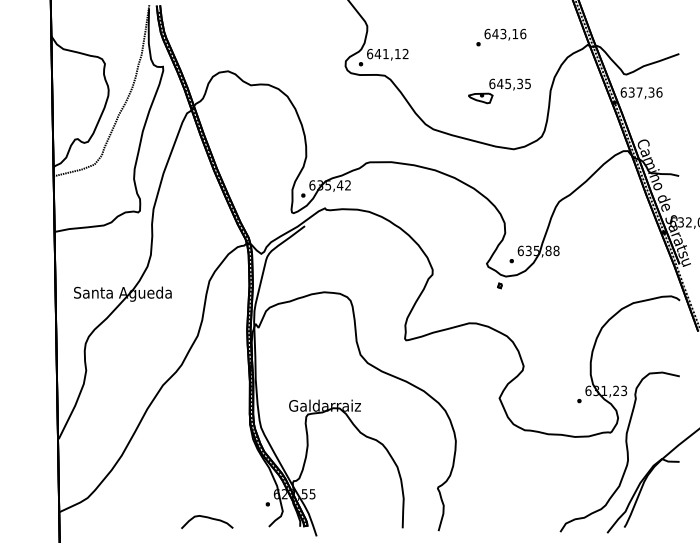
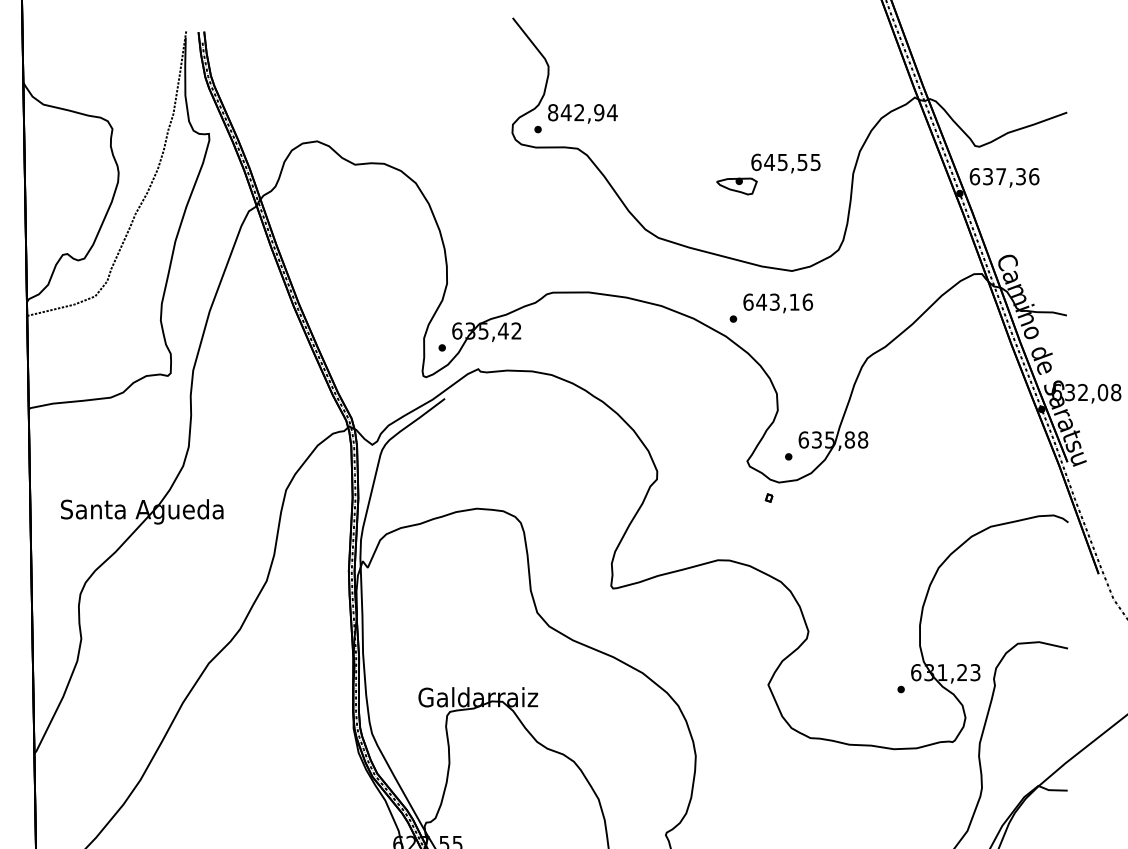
text: (501, 37) -> (771, 307), moved
text: (387, 53) -> (582, 111), 641,12 -> 842,94
text: (519, 82) -> (801, 159), 645,35 -> 645,55

